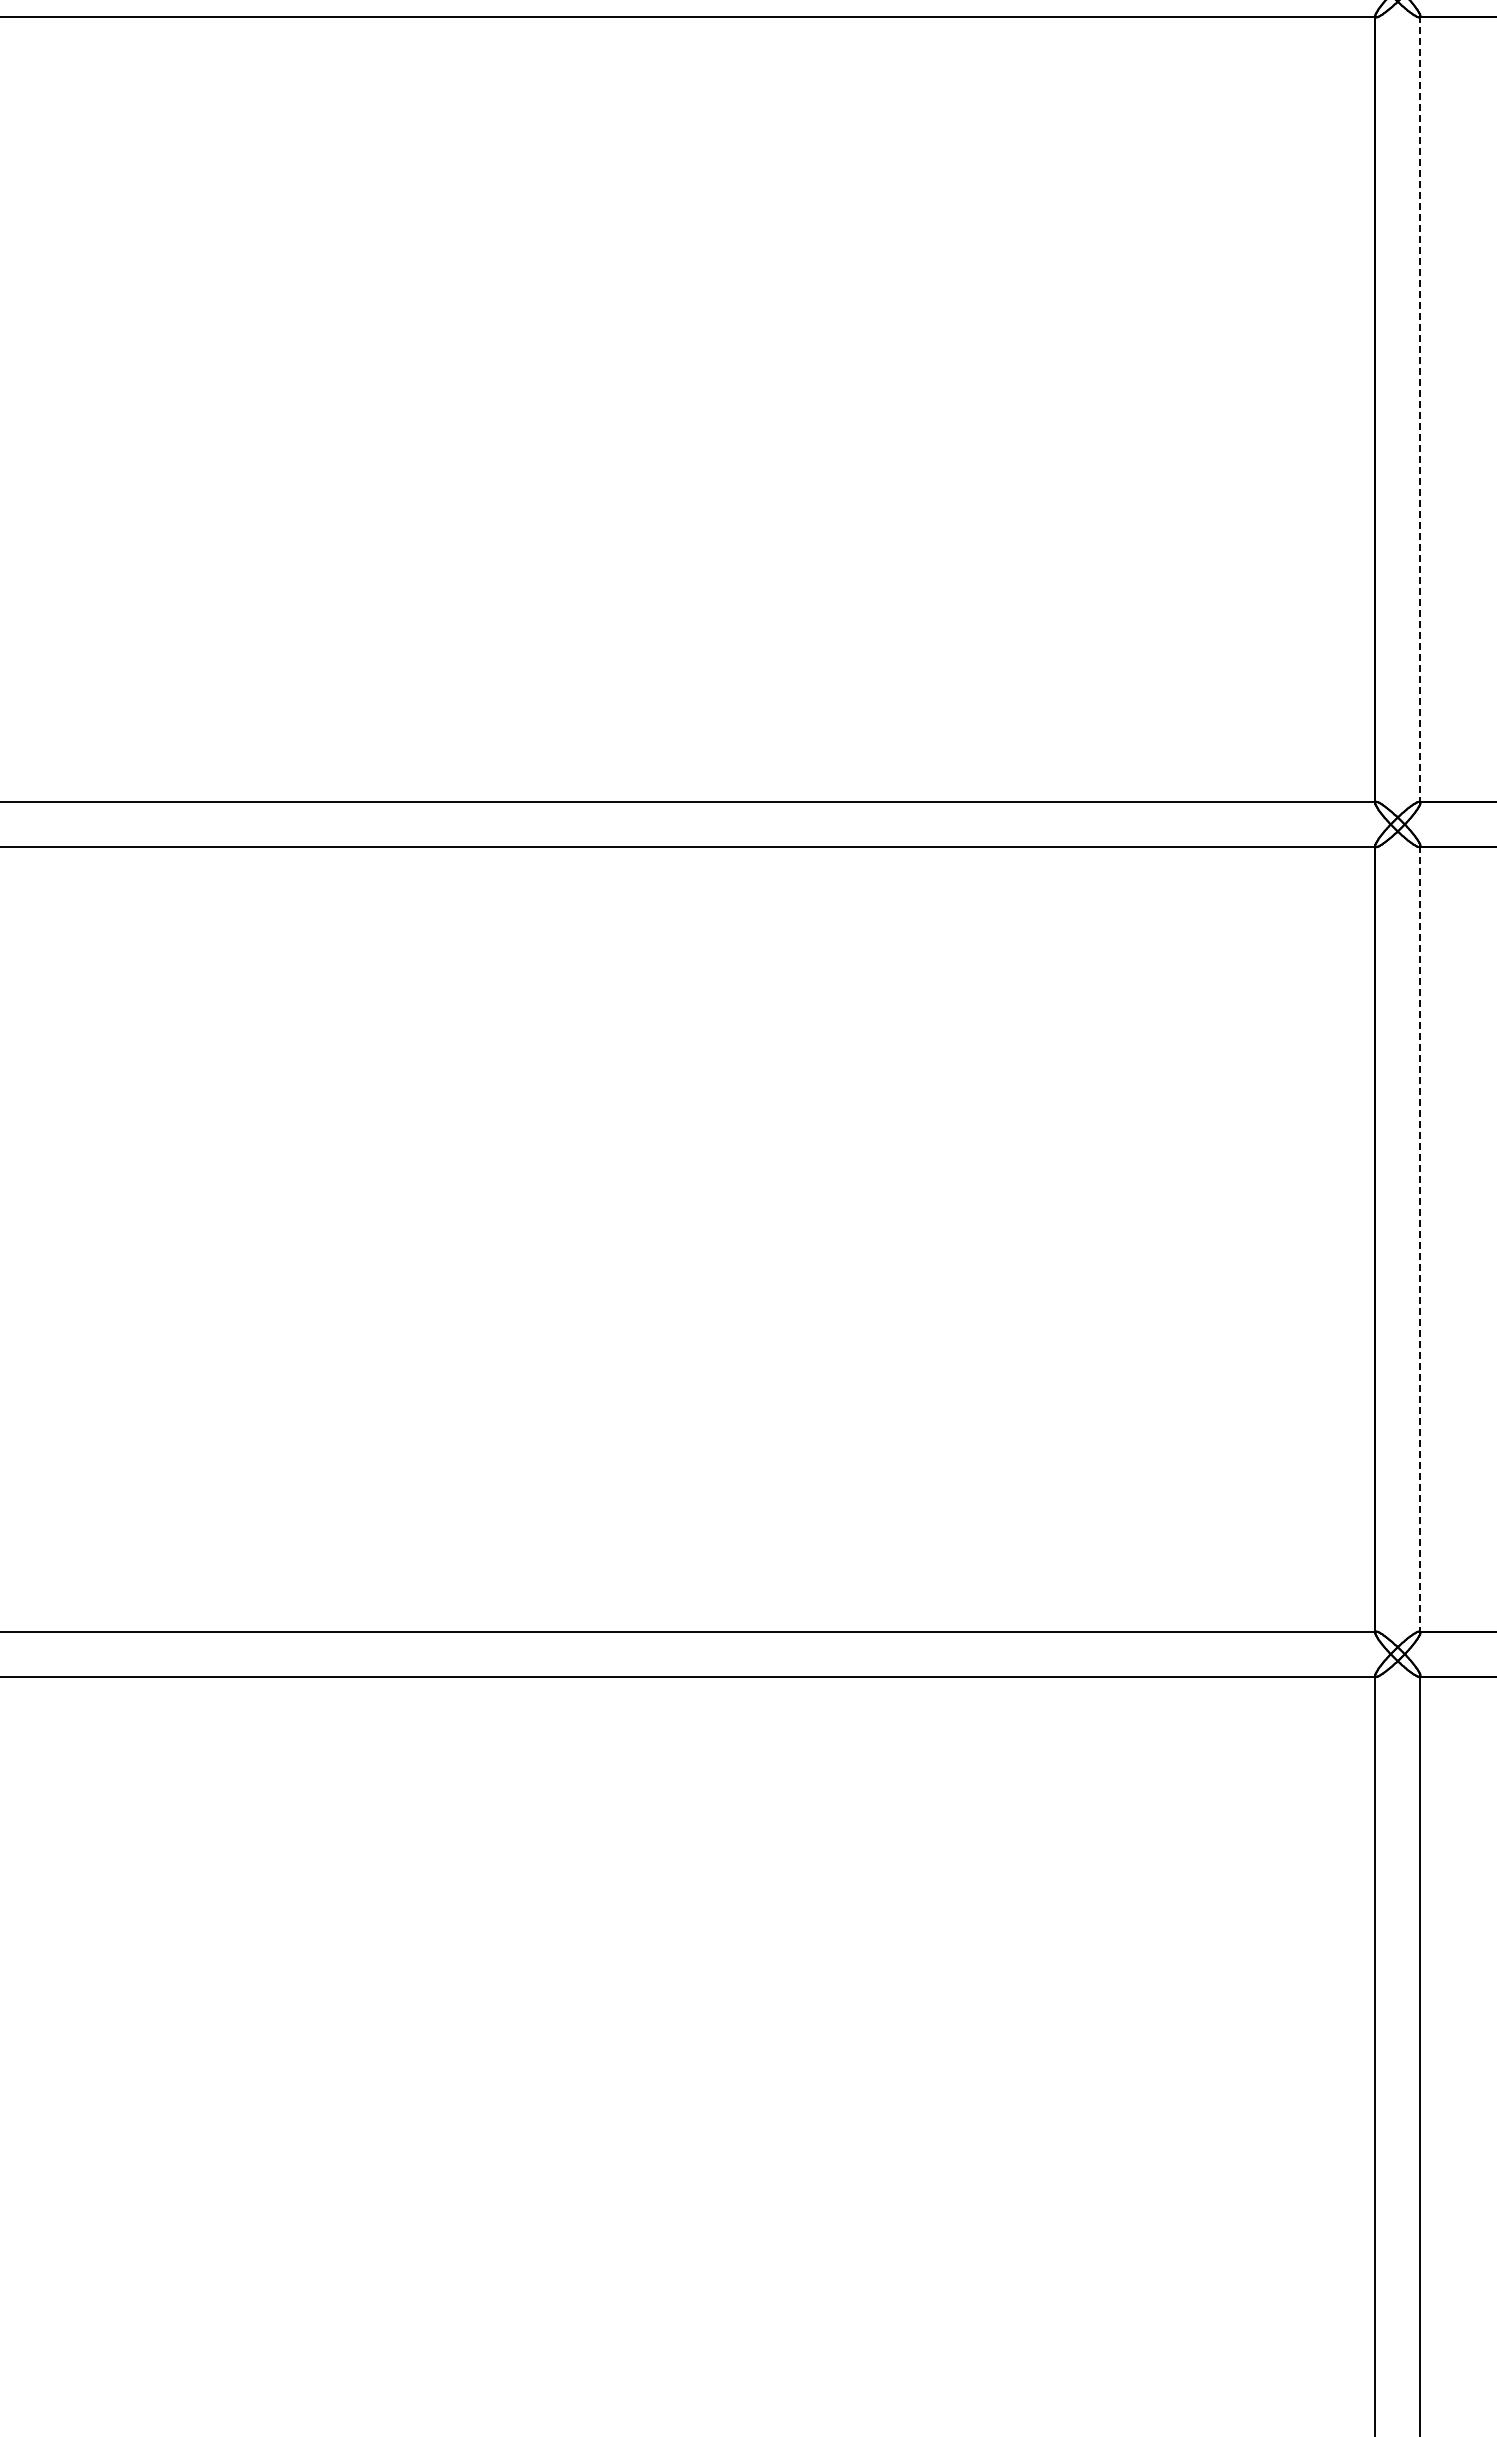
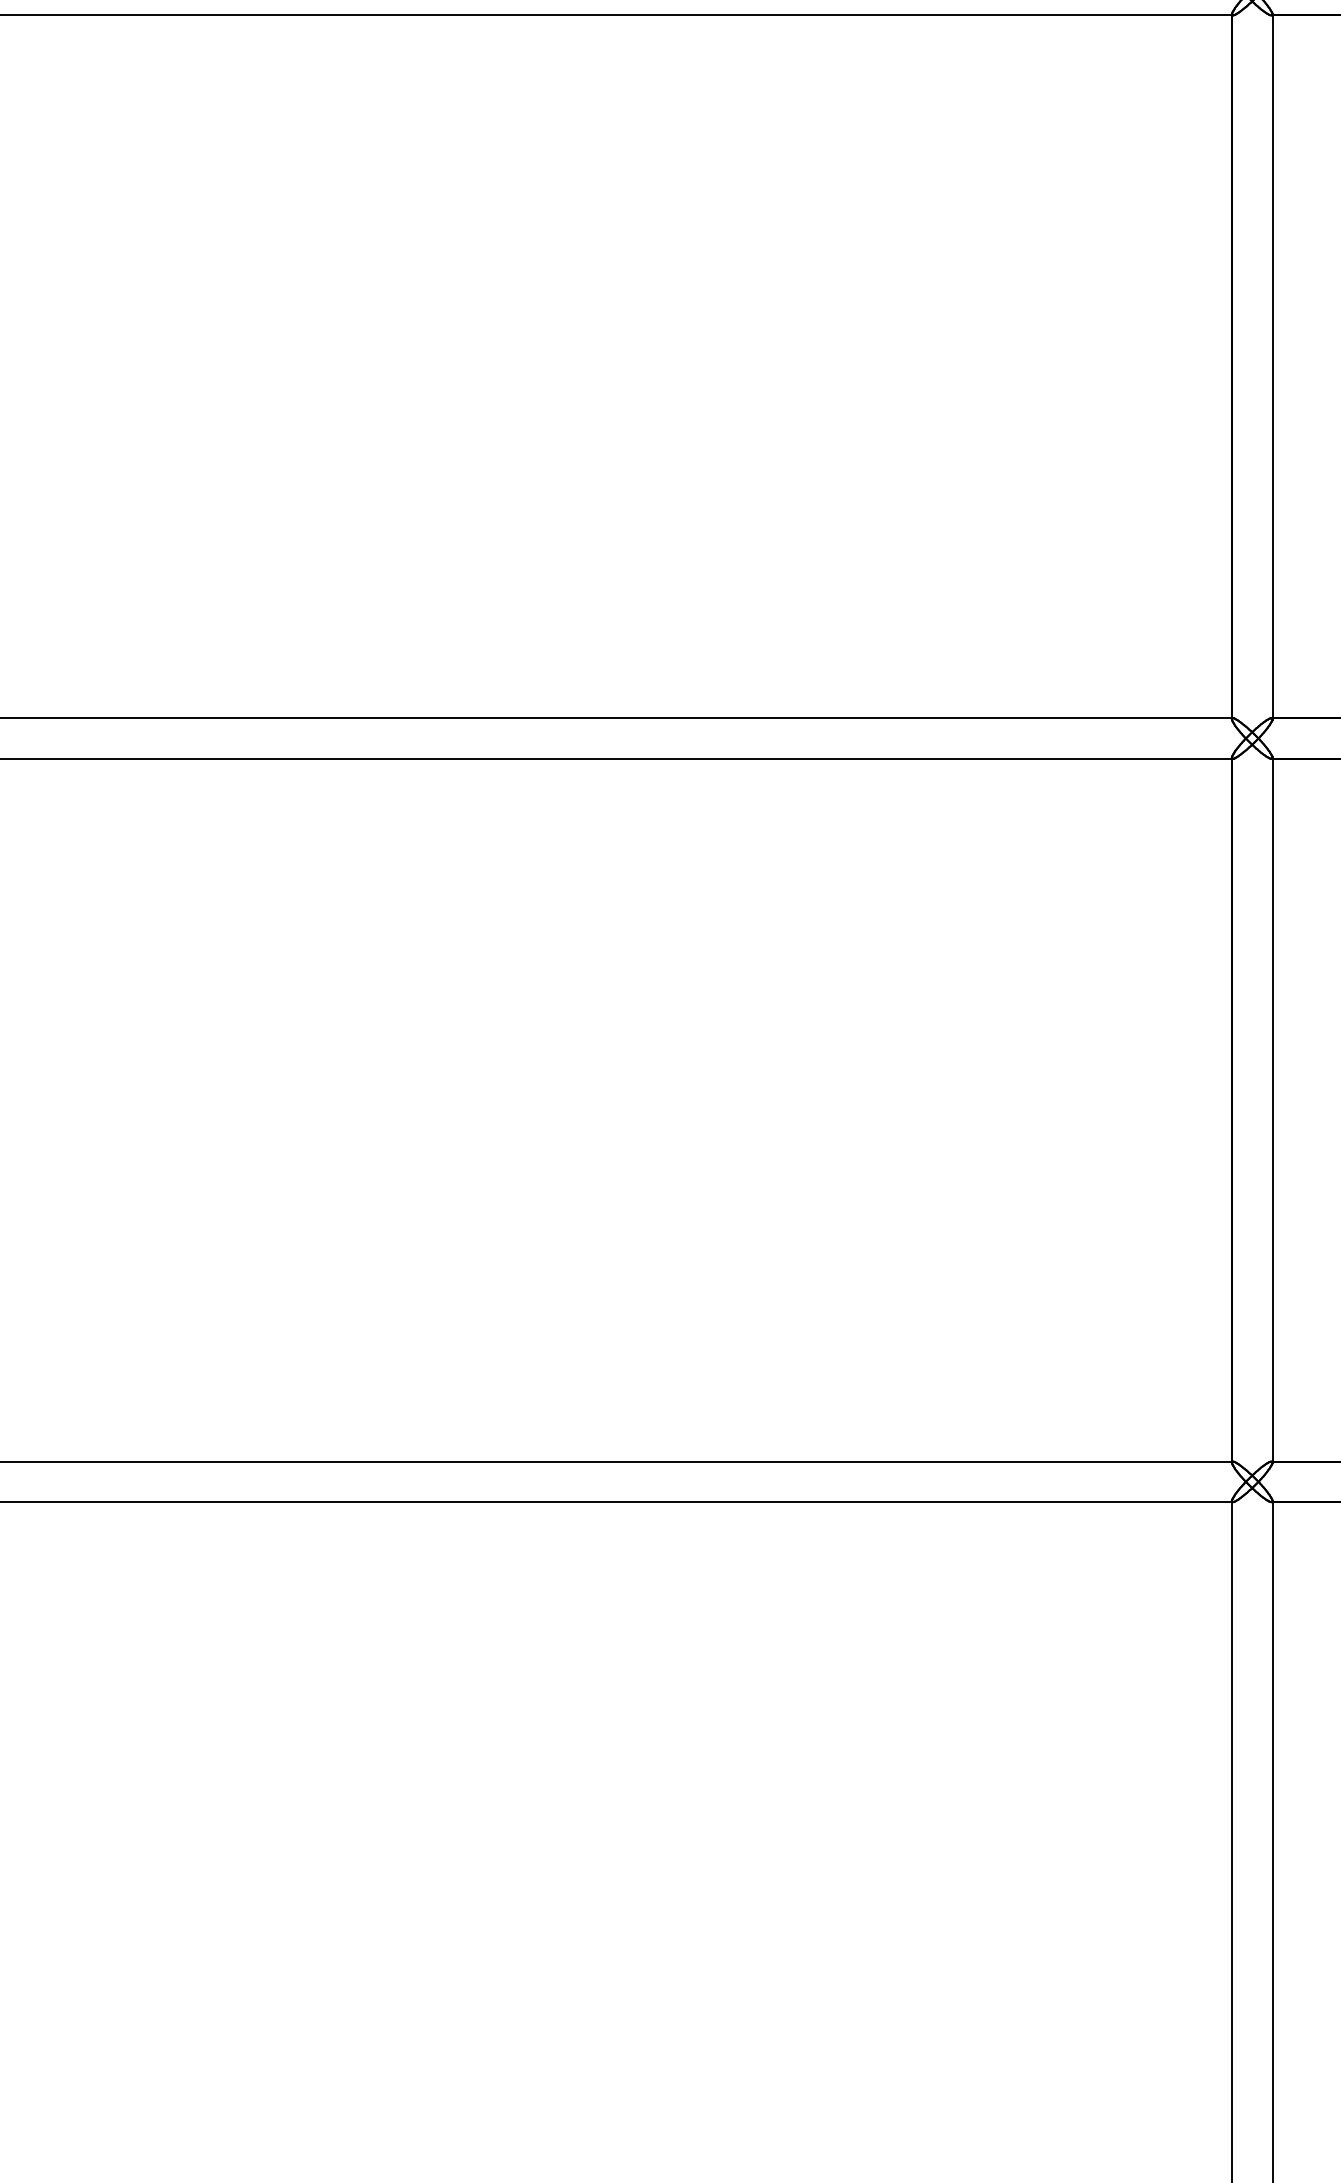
line: (1420, 410) -> (1272, 367), dashed -> solid
line: (1420, 1239) -> (1272, 1110), dashed -> solid

